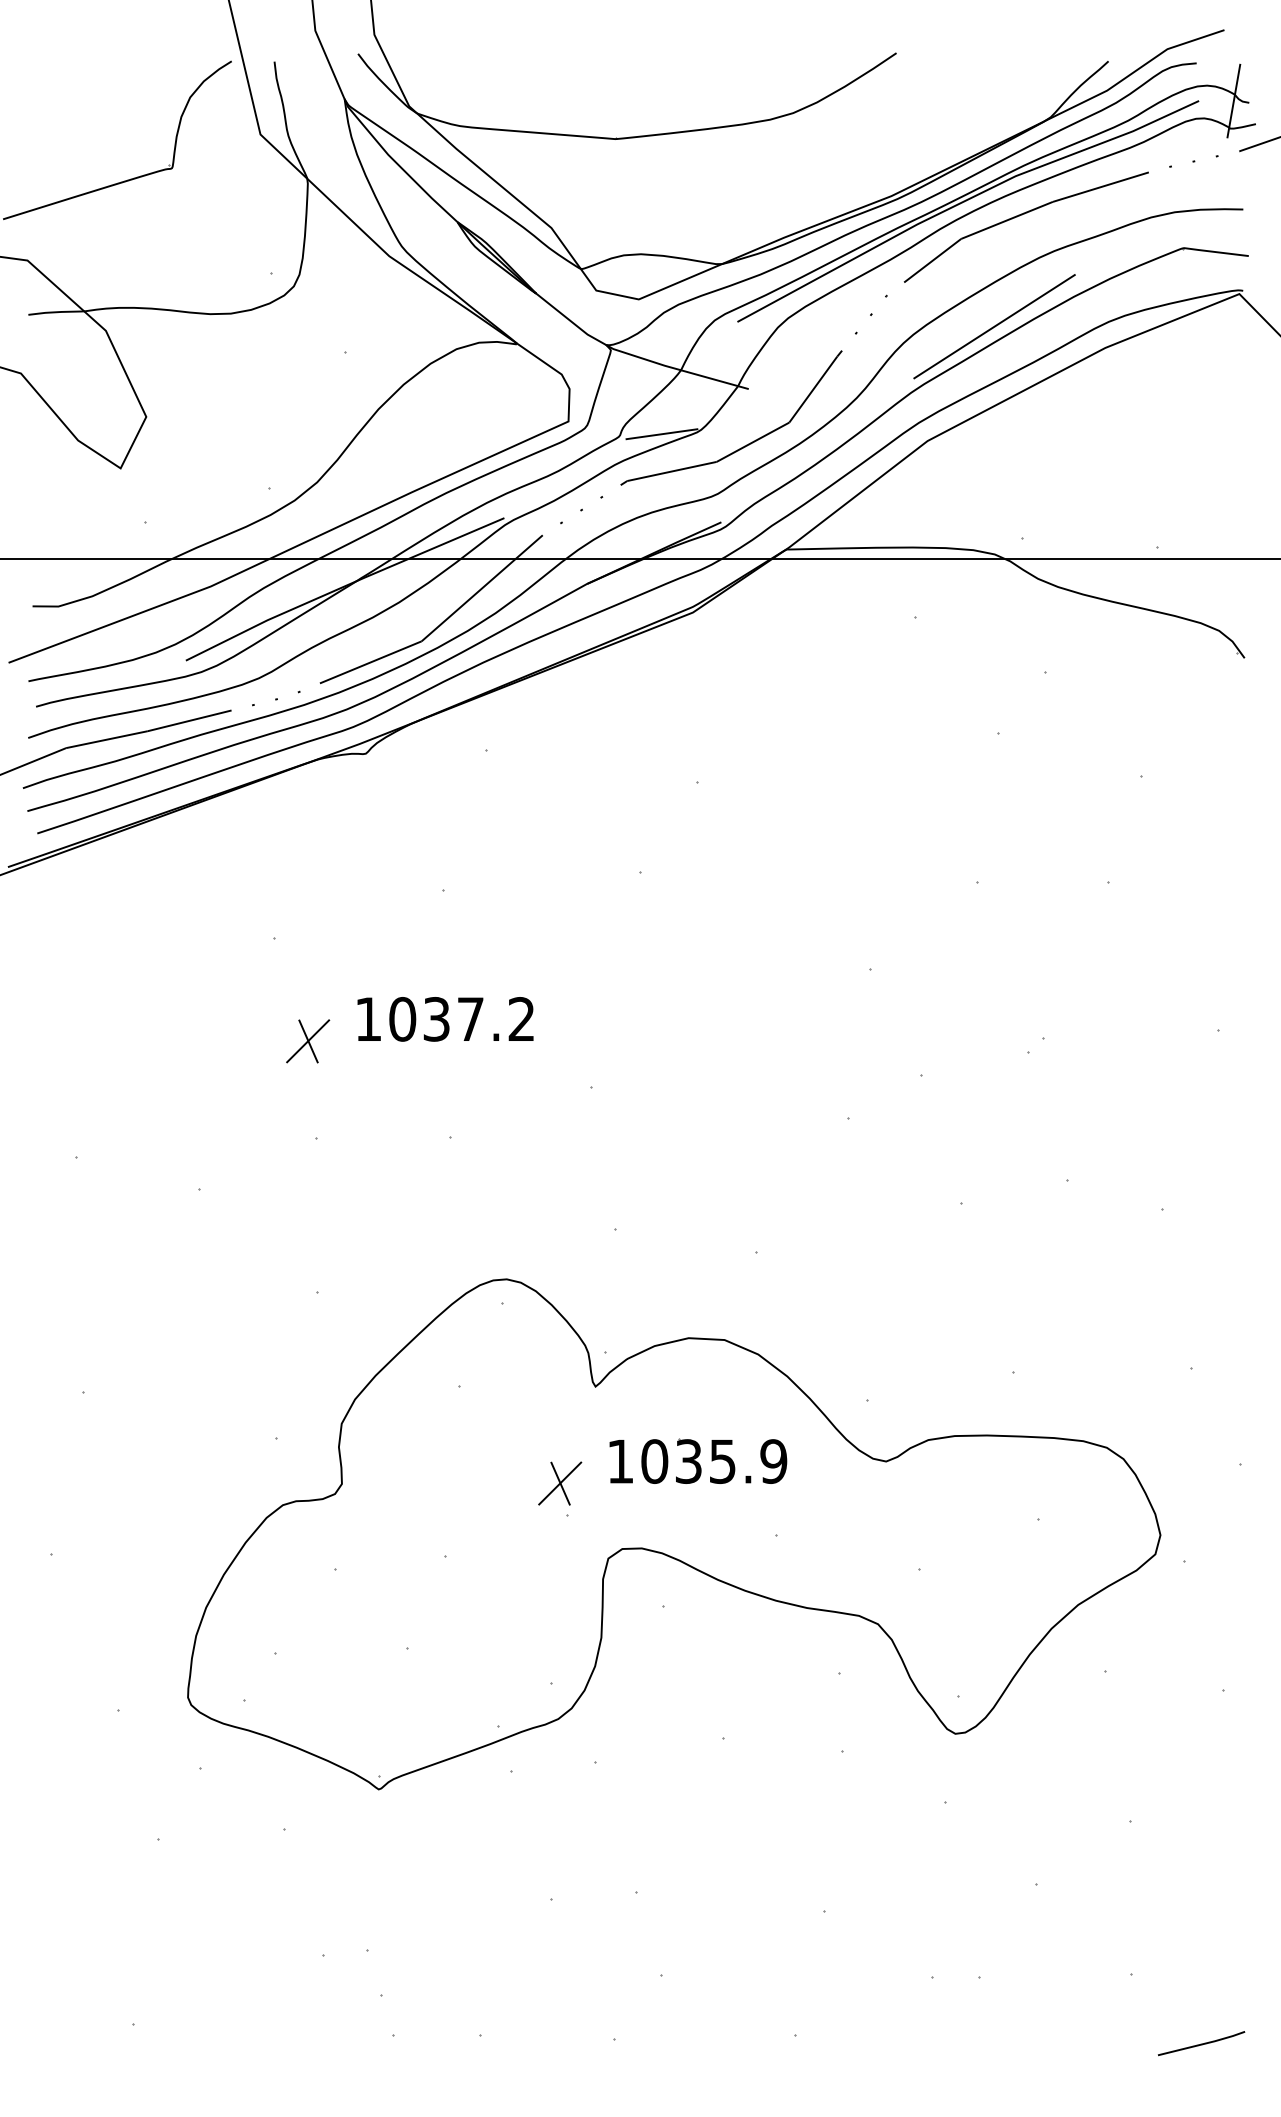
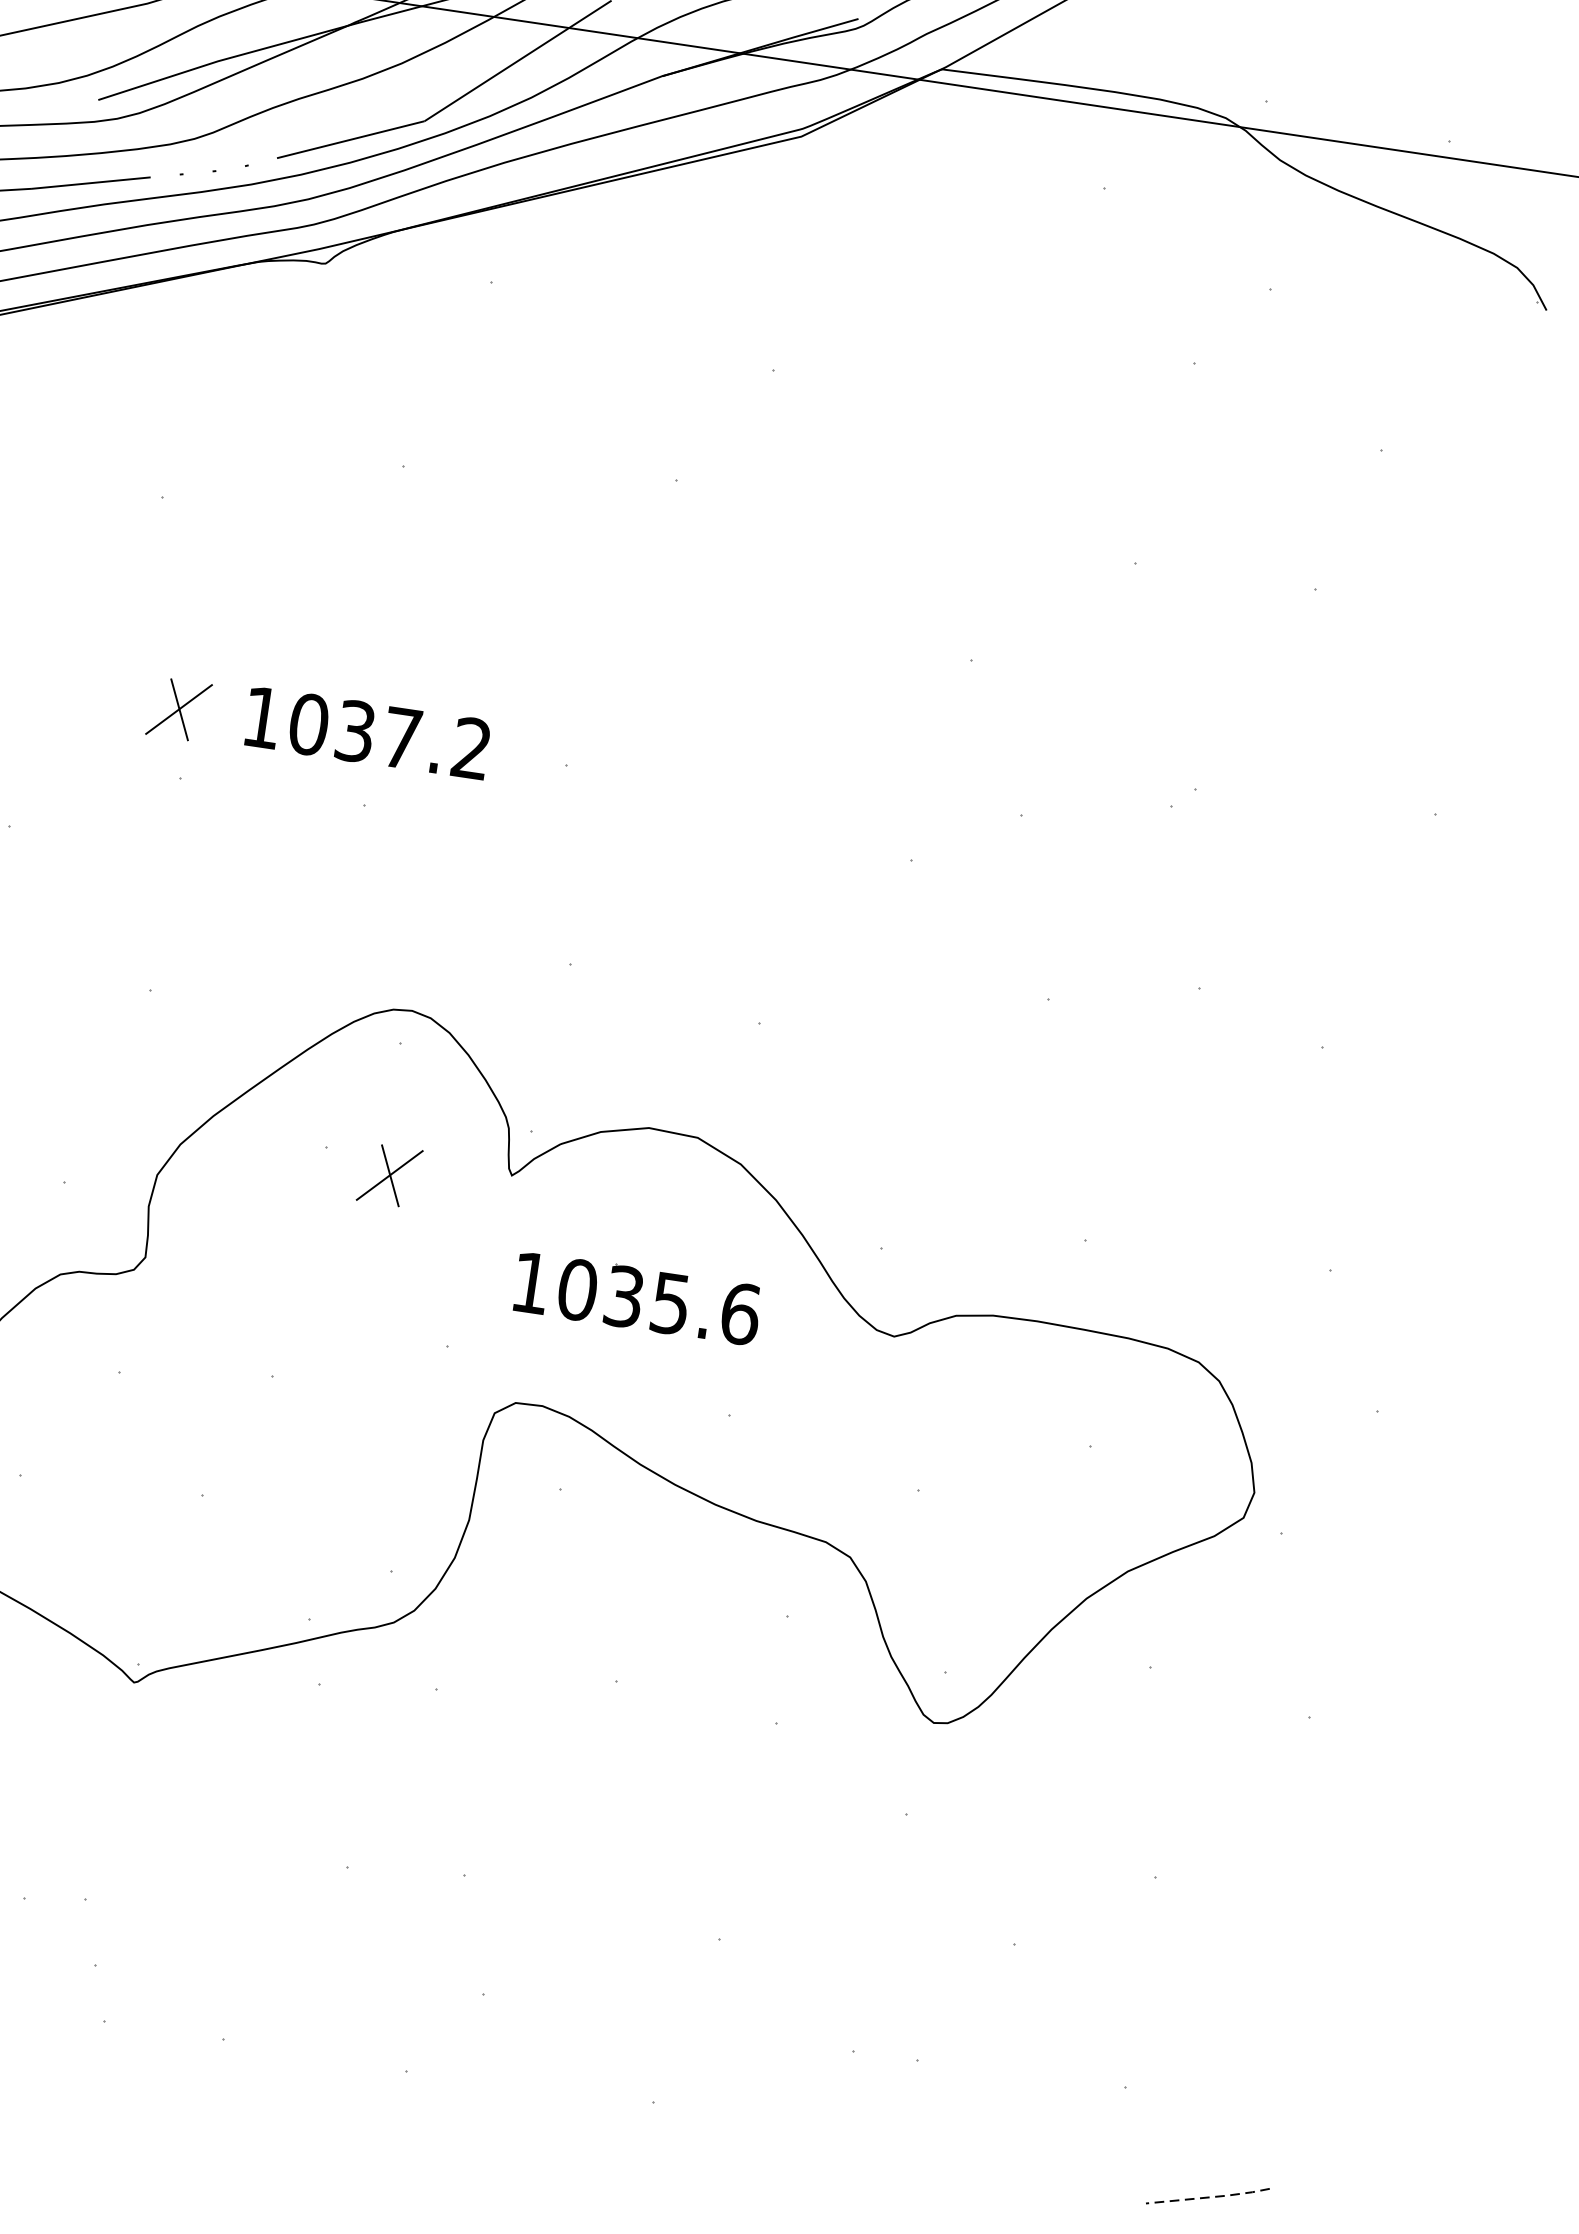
text: (445, 1019) -> (367, 733), moved
part: (308, 1041) -> (179, 709), moved
text: (773, 1461) -> (740, 1313), 1035.9 -> 1035.6
part: (560, 1483) -> (390, 1175), moved
line: (1202, 2044) -> (1209, 2197), solid -> dashed

